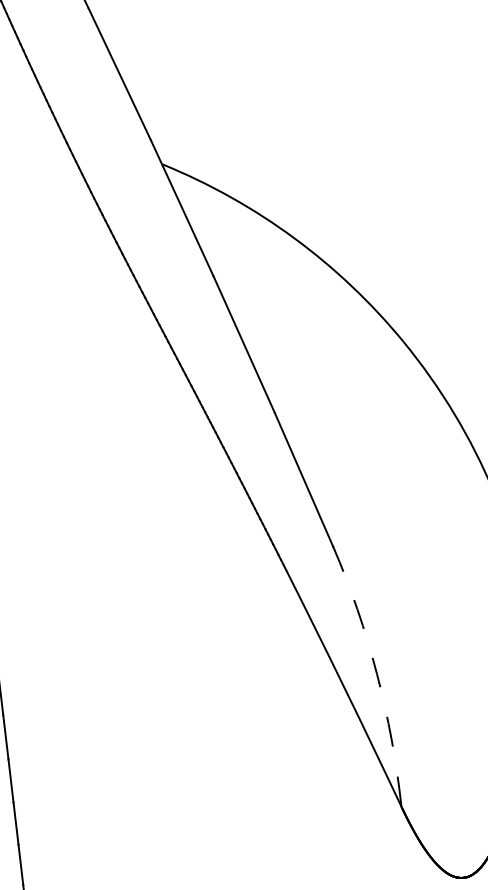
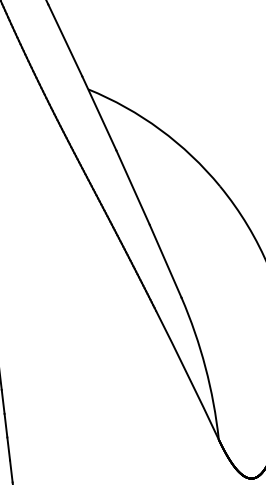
arc: (376, 674) -> (205, 367), dashed -> solid

